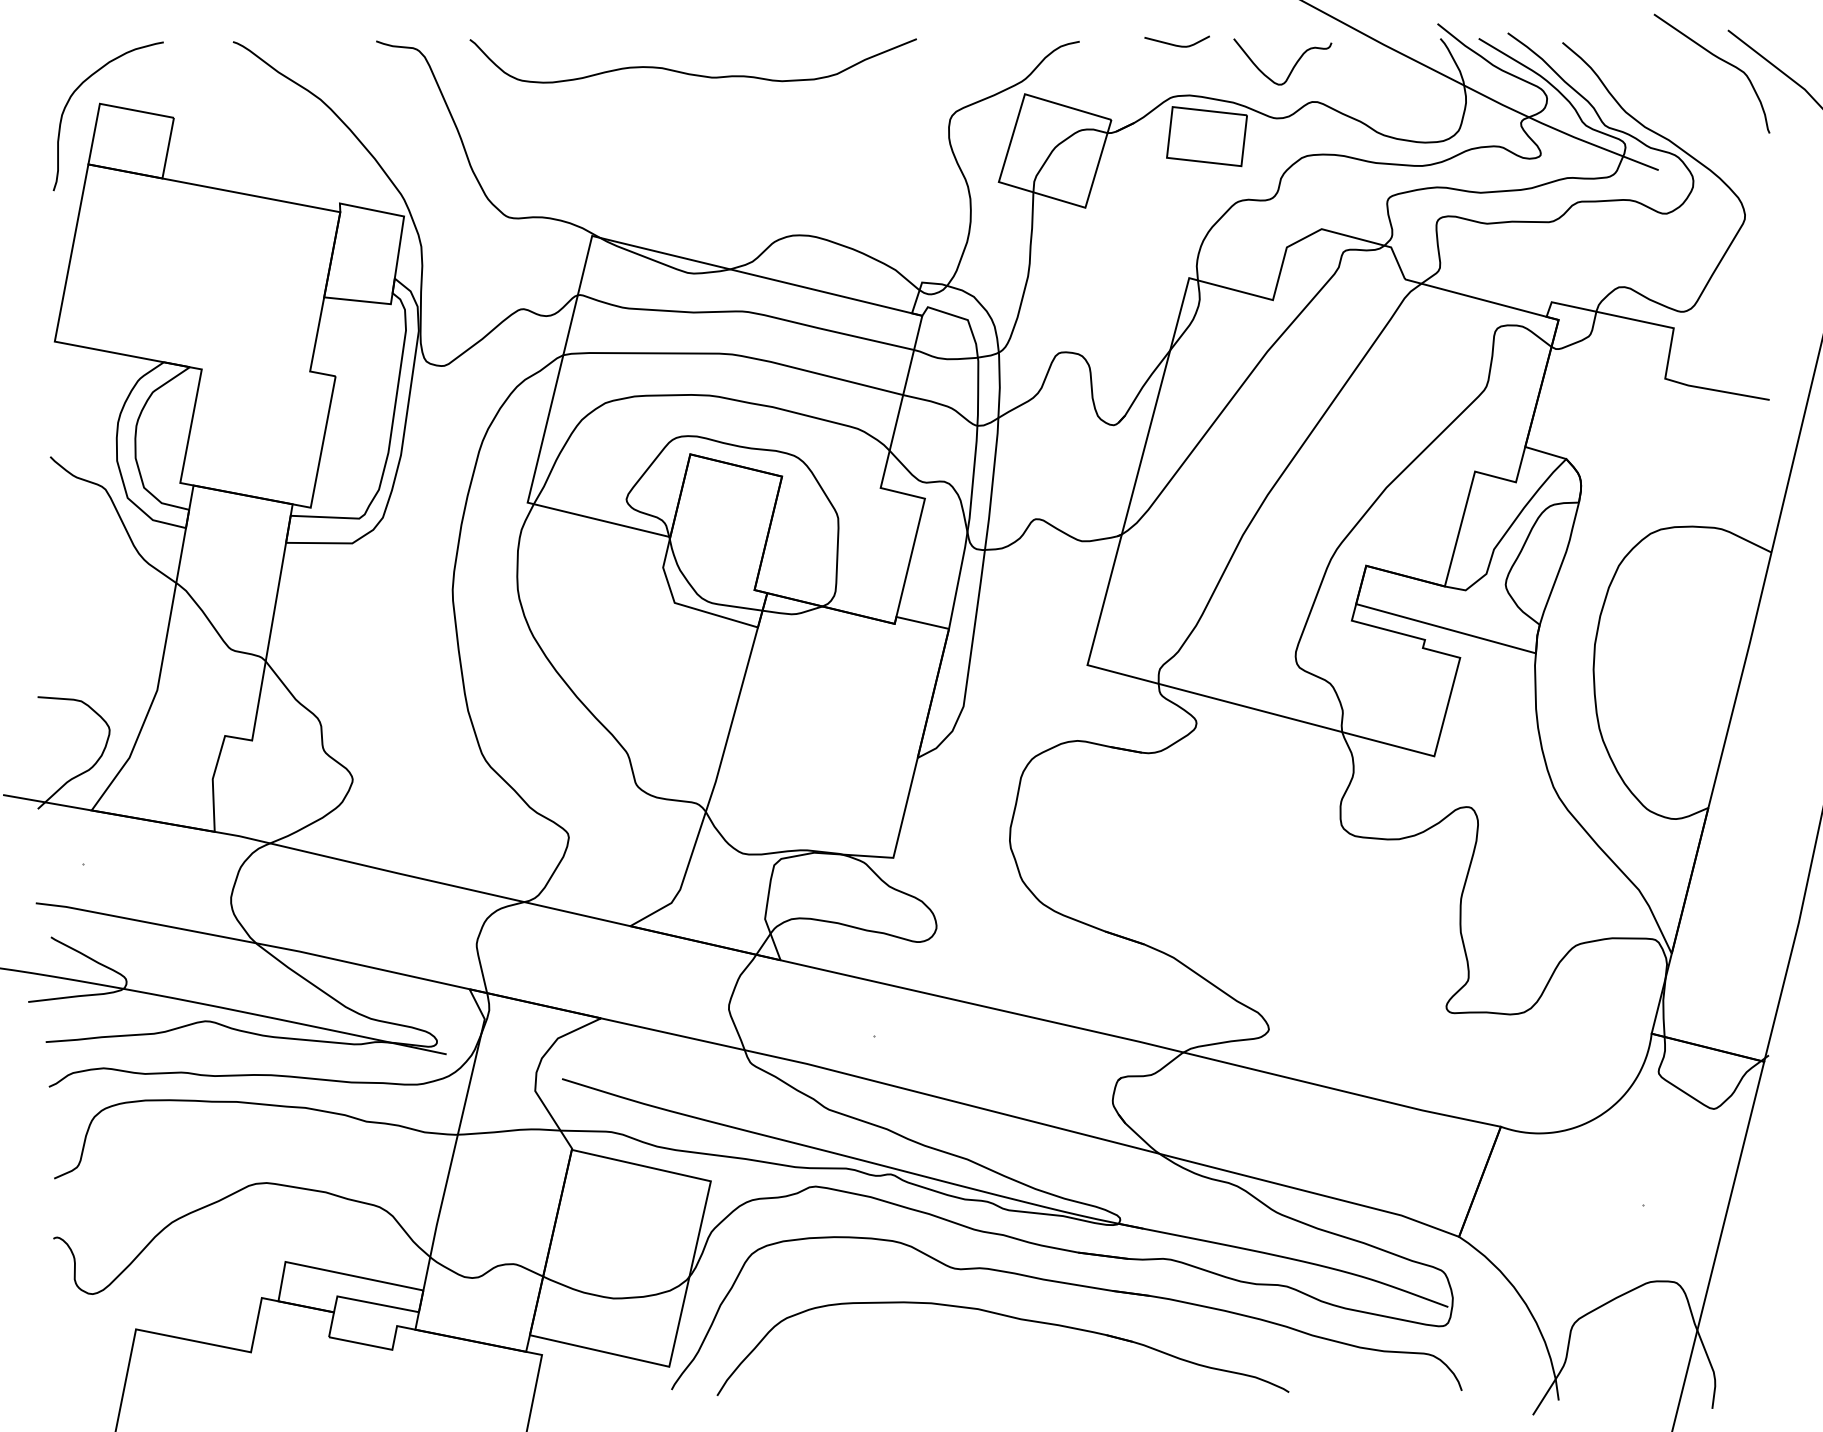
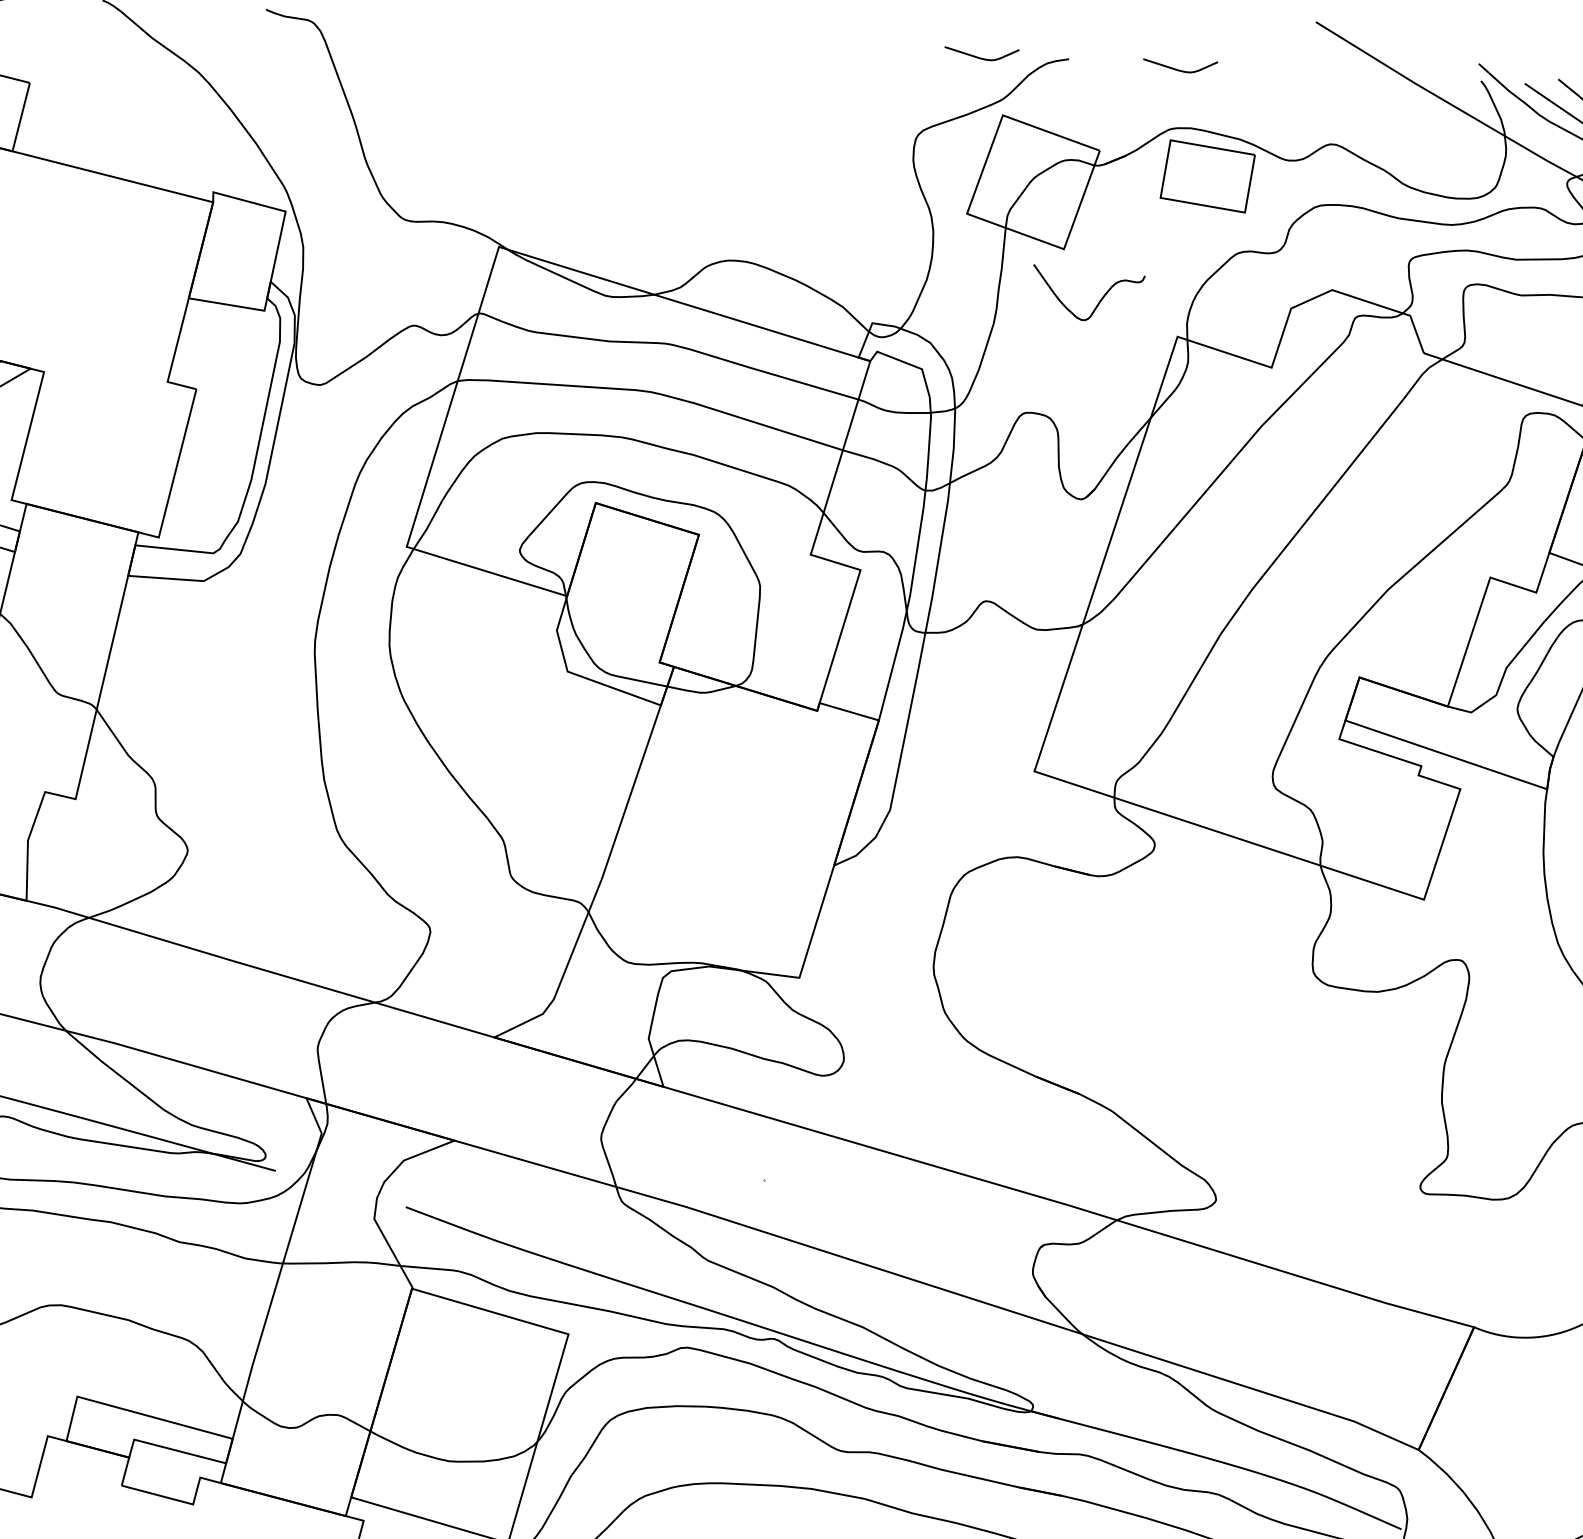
curve: (1002, 44) -> (980, 57), added
curve: (1292, 67) -> (1098, 301), moved
curve: (692, 73) -> (624, 68), removed

